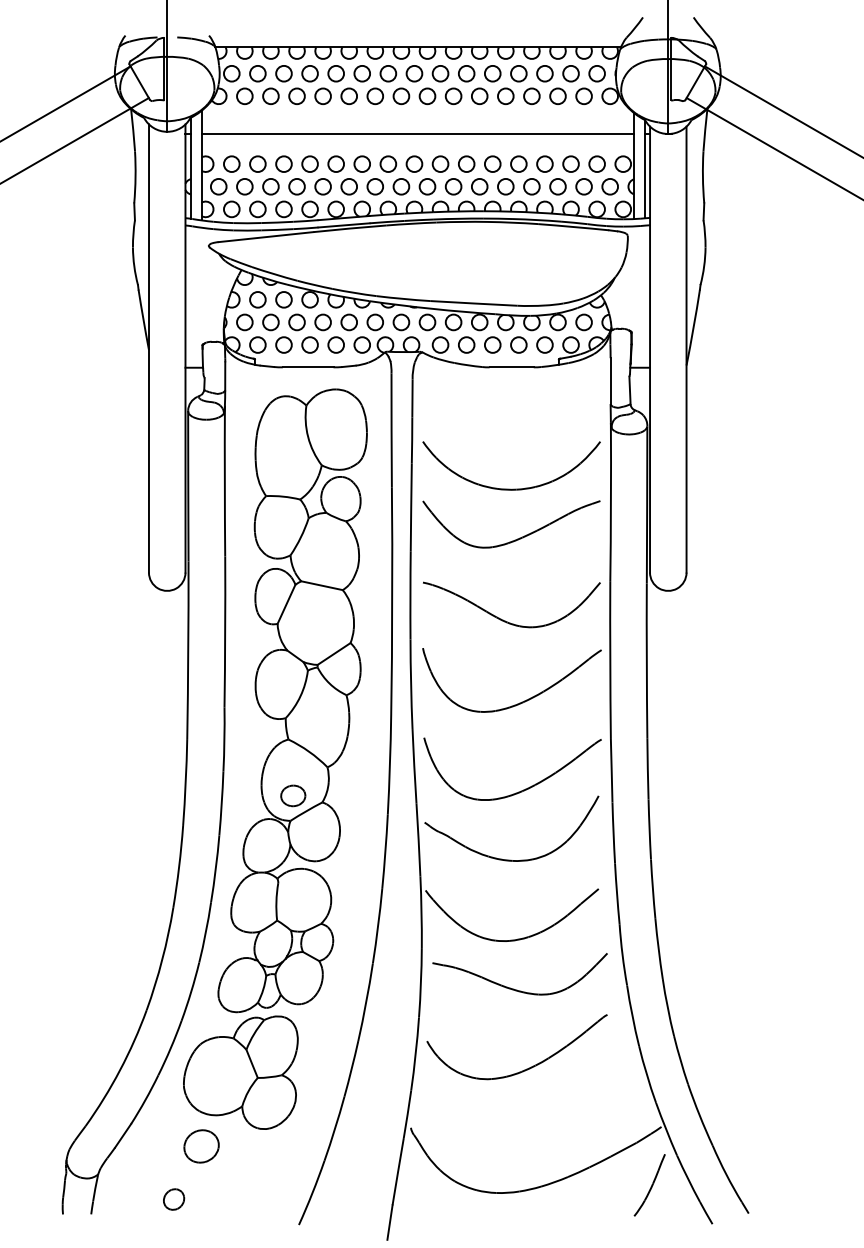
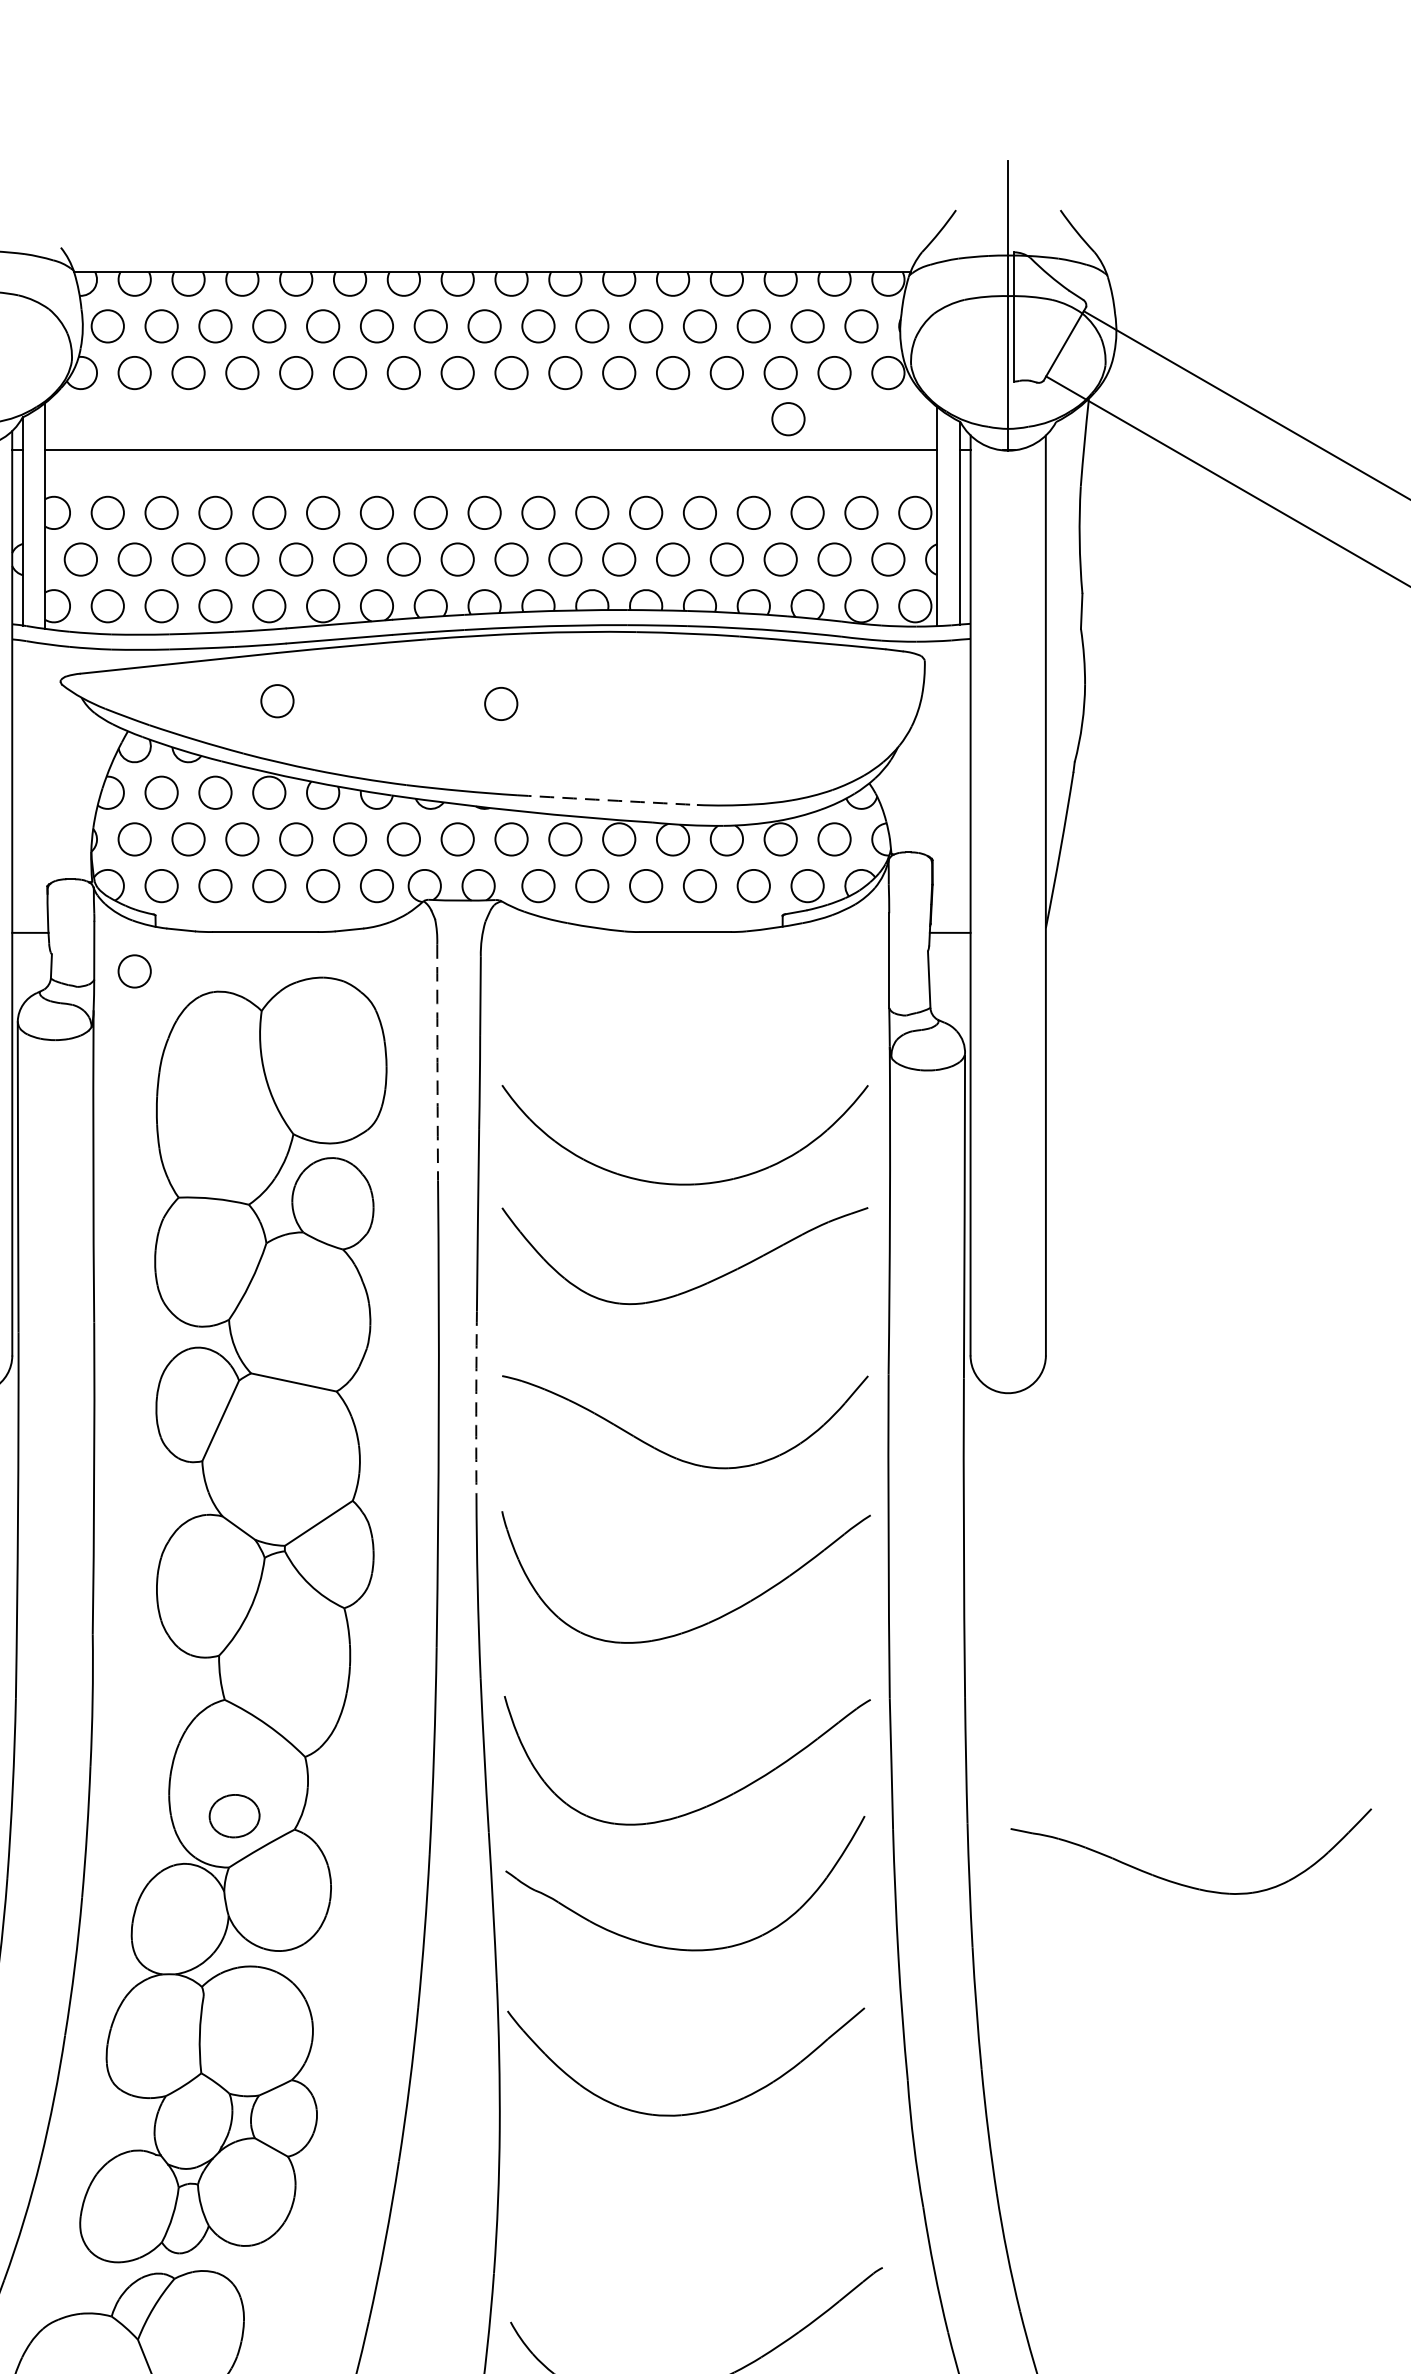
circle: (561, 118) -> (787, 418), added
circle: (313, 255) -> (276, 701), added
circle: (422, 256) -> (501, 703), added
arc: (473, 303) -> (606, 800), solid -> dashed
circle: (244, 386) -> (133, 971), added
arc: (391, 430) -> (437, 1062), solid -> dashed
arc: (410, 595) -> (476, 1402), solid -> dashed
part: (517, 989) -> (1186, 1883), moved

